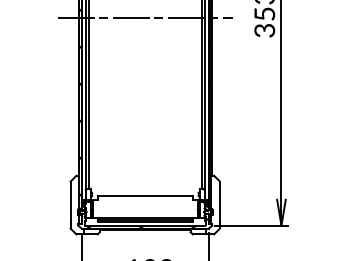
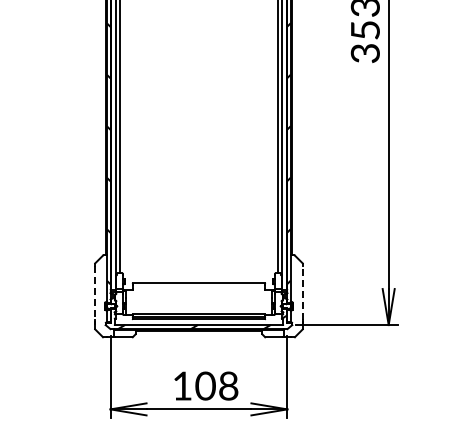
line: (144, 17) -> (198, 35), removed
line: (70, 202) -> (94, 293), solid -> dashed
line: (219, 202) -> (302, 292), solid -> dashed

